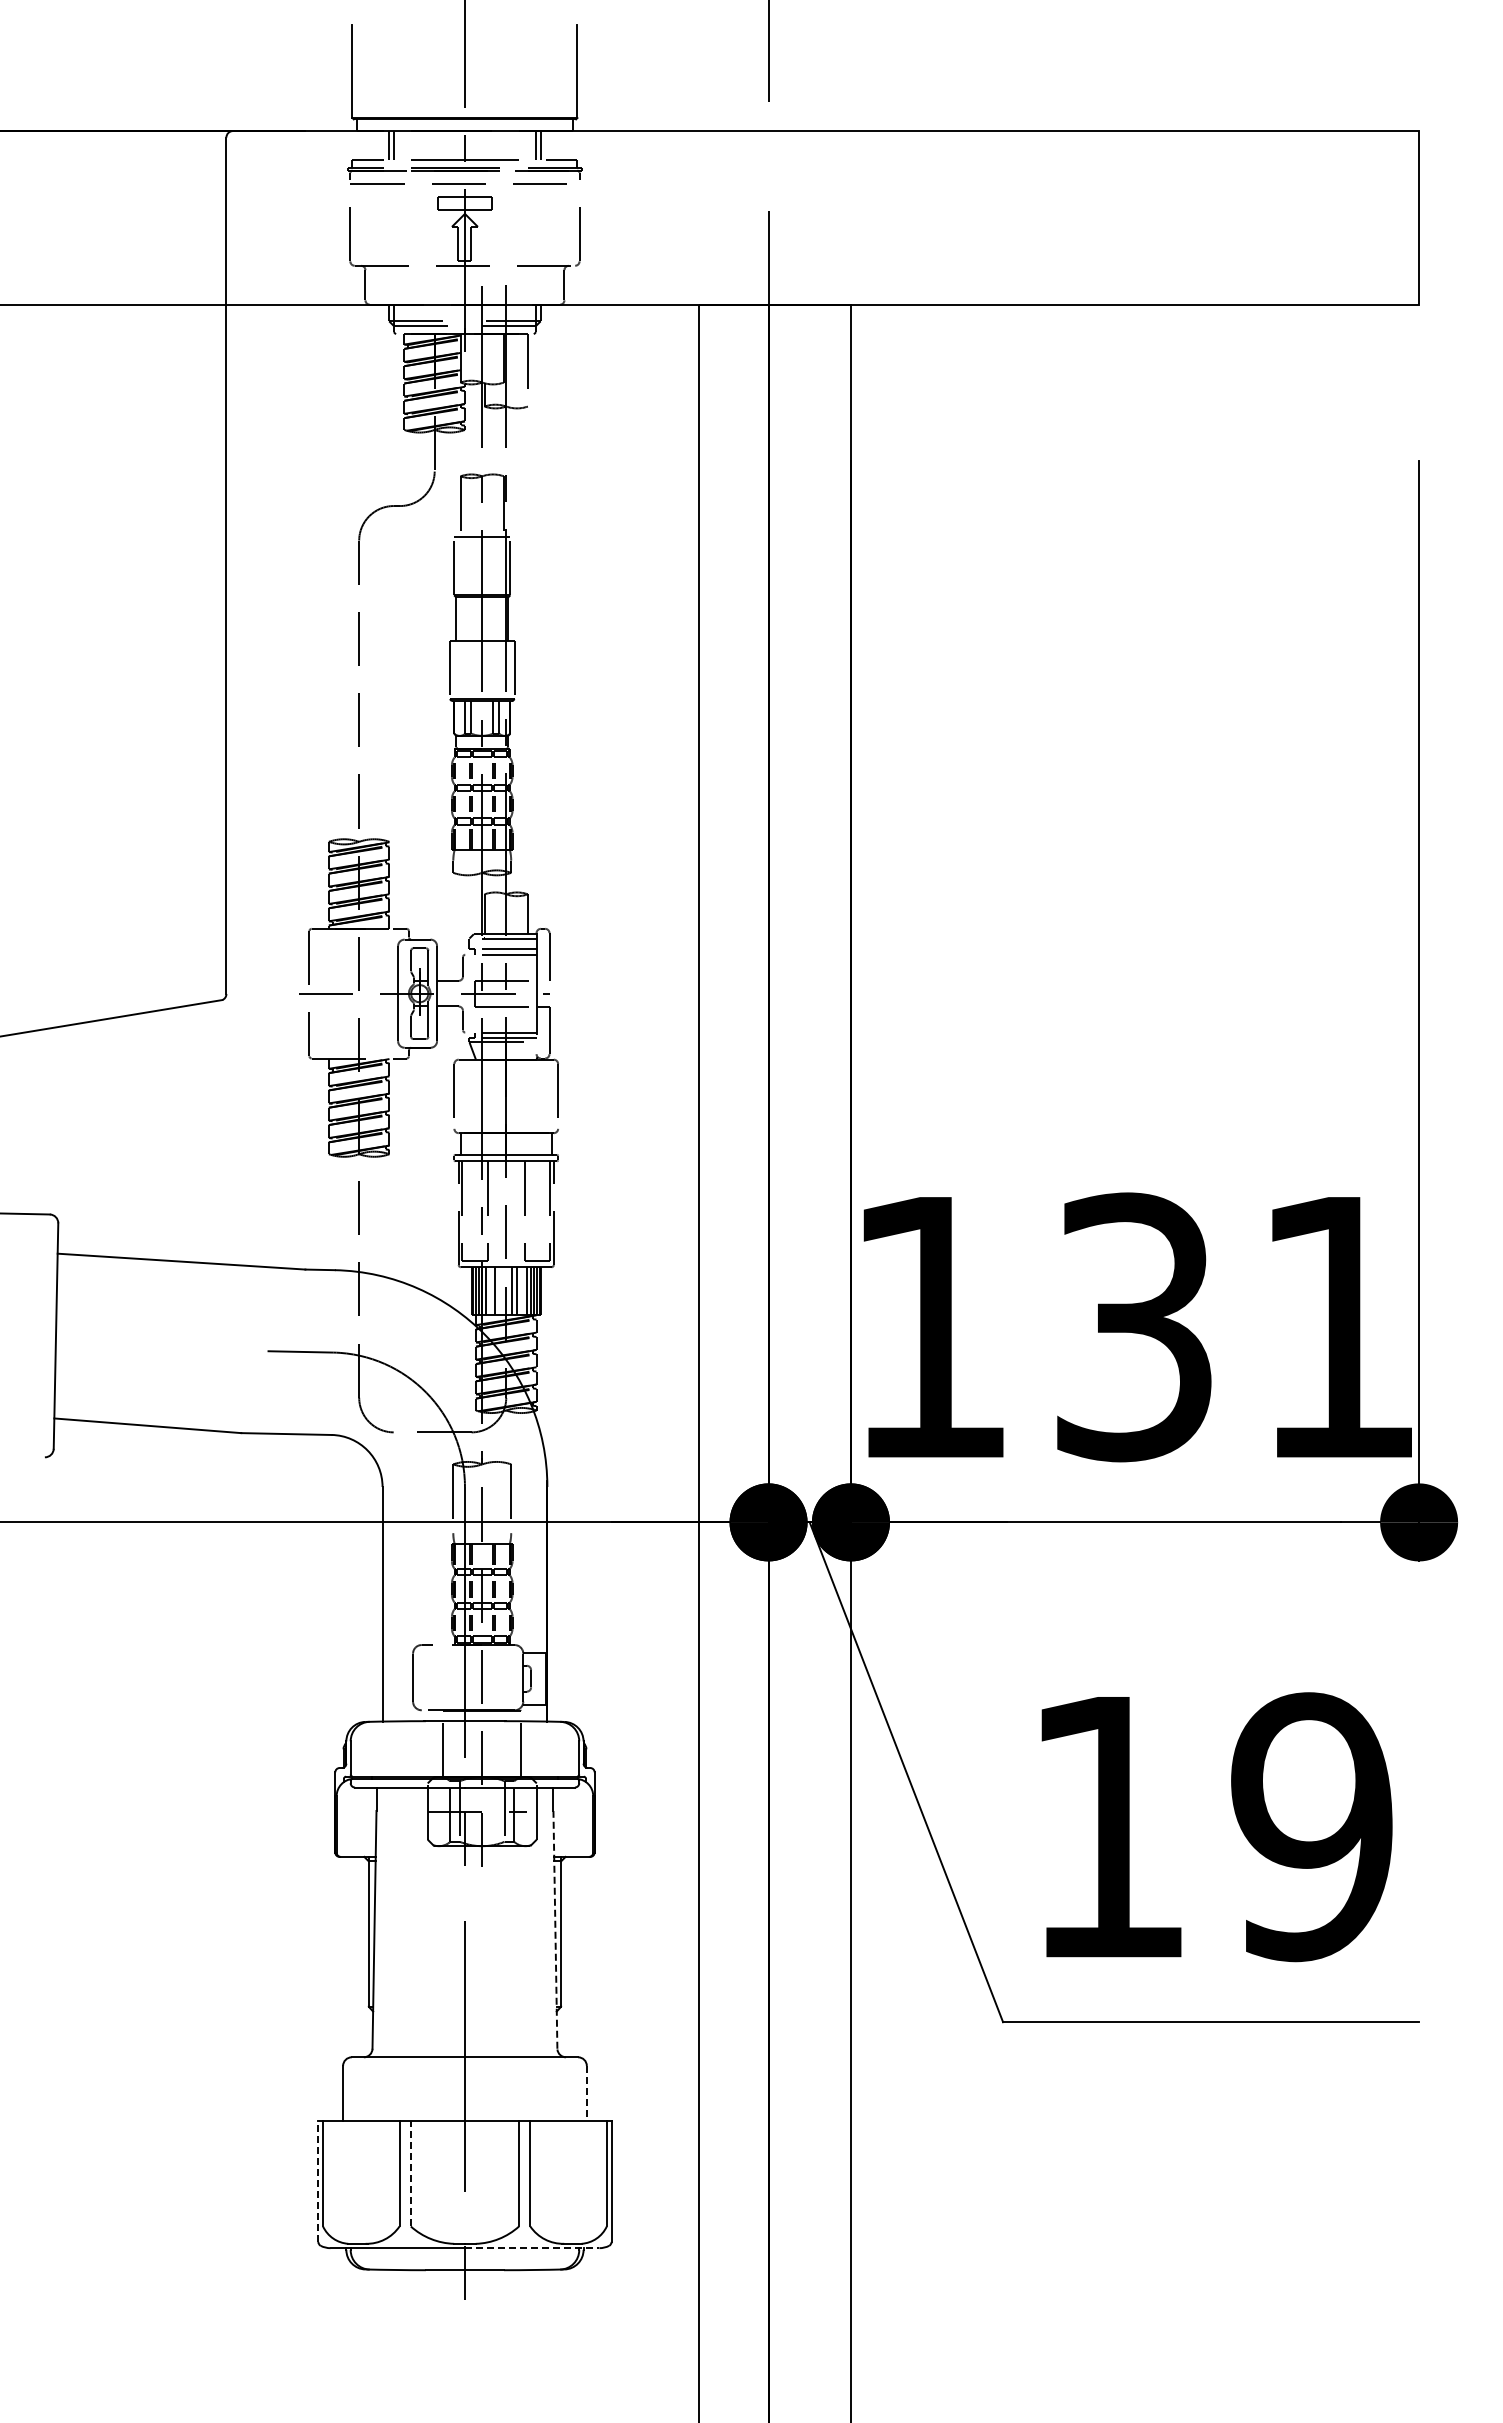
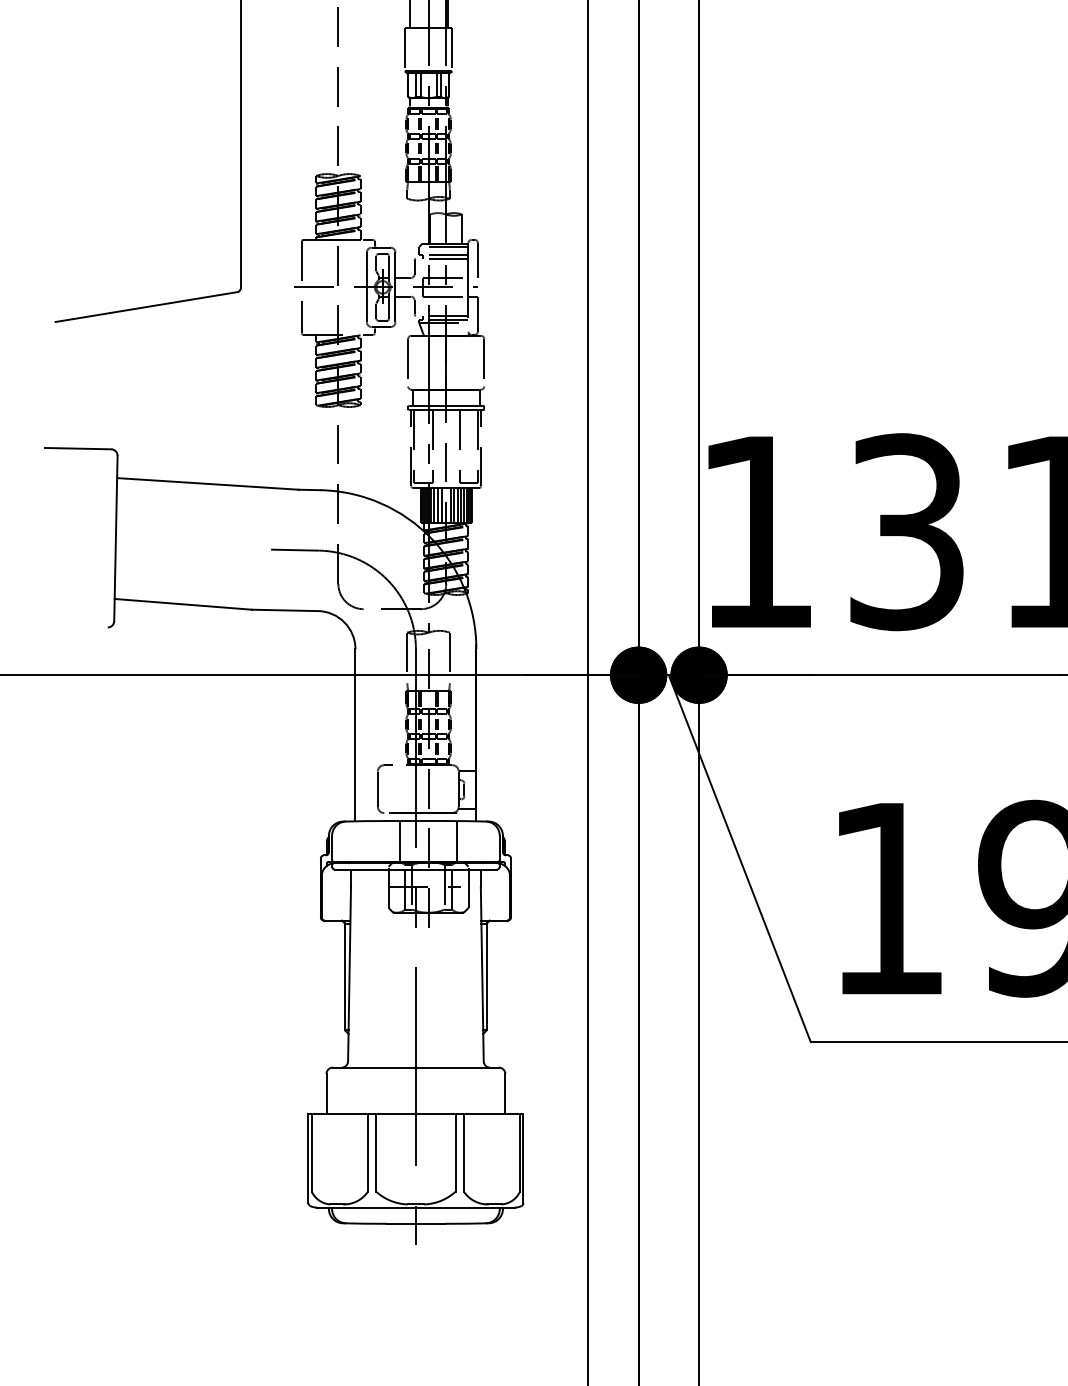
line: (490, 1290) -> (434, 505), added
line: (500, 1290) -> (441, 505), added
line: (522, 1290) -> (458, 505), added
line: (555, 1929) -> (482, 973), dashed -> solid
line: (586, 2093) -> (505, 1094), dashed -> solid
line: (410, 2173) -> (375, 1152), dashed -> solid
line: (318, 2181) -> (308, 1158), dashed -> solid
line: (532, 2248) -> (465, 1207), dashed -> solid

